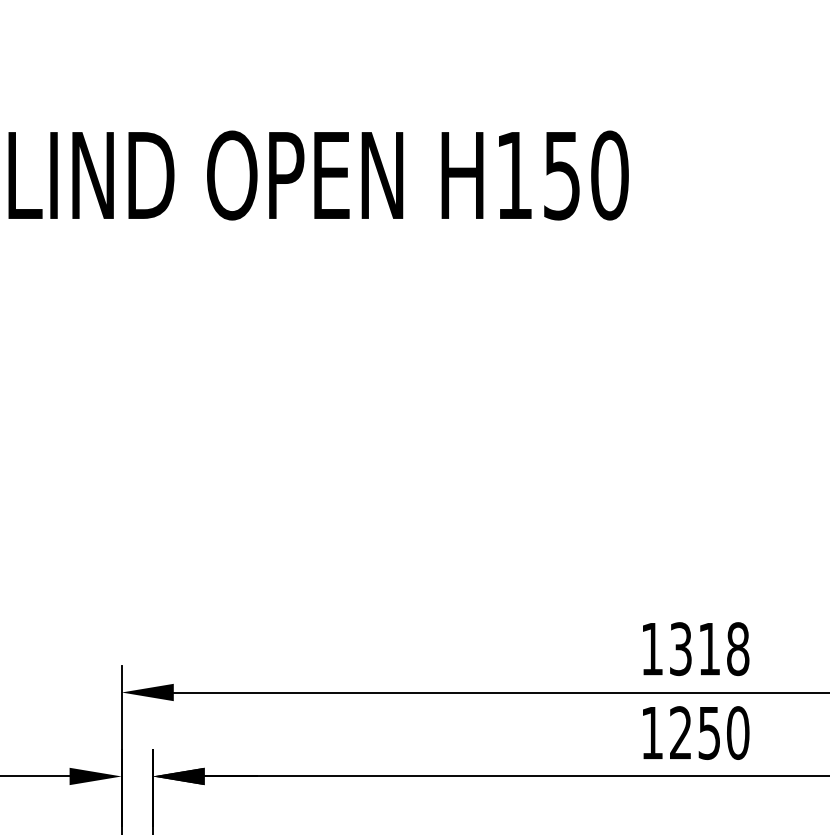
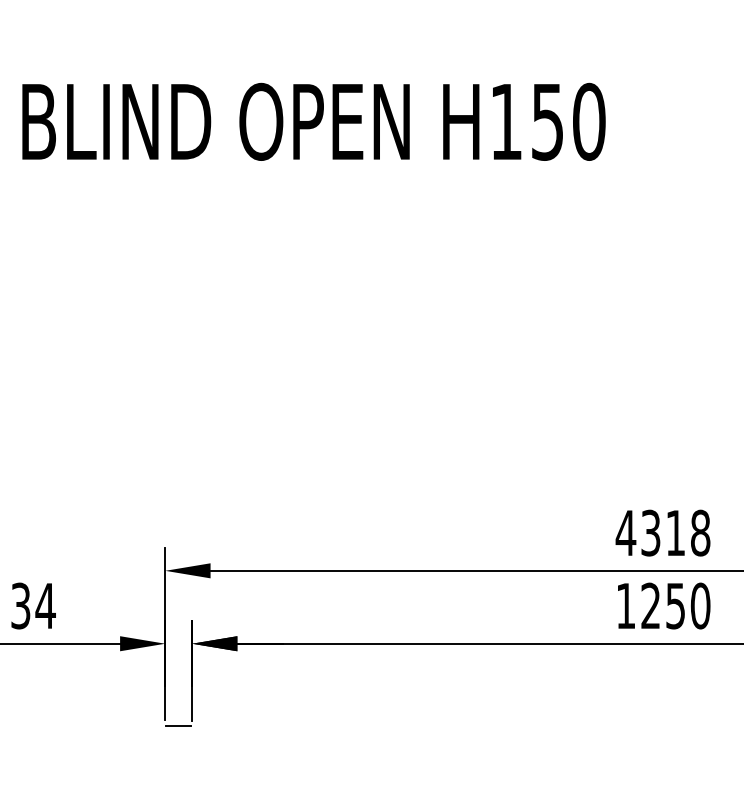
text: (651, 648) -> (625, 532), 1318 -> 4318

